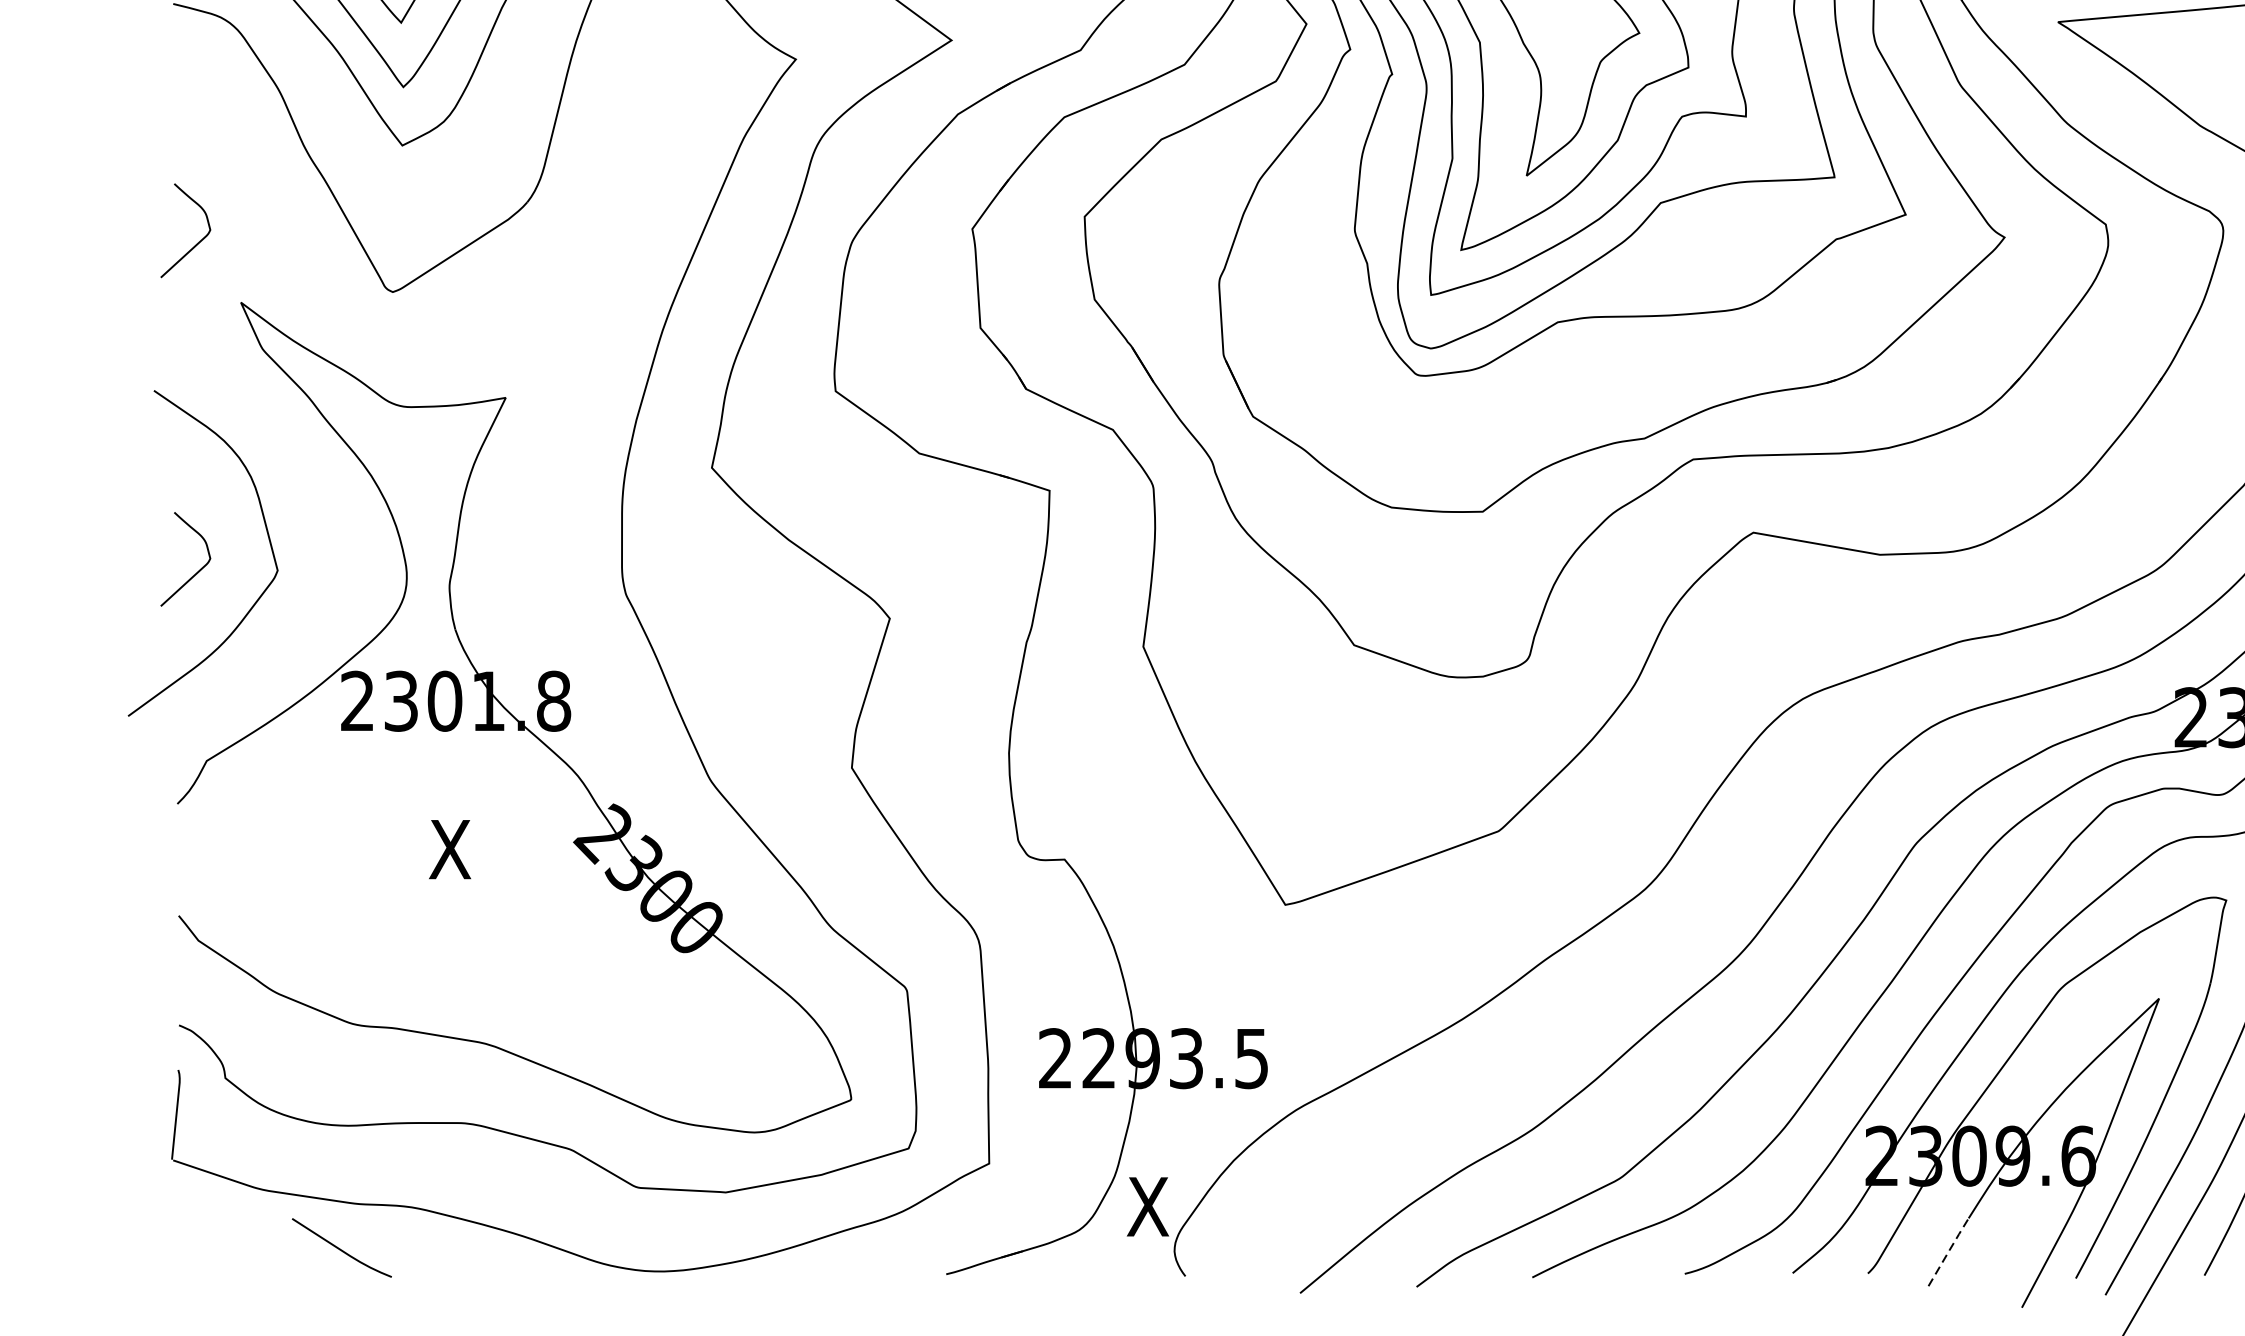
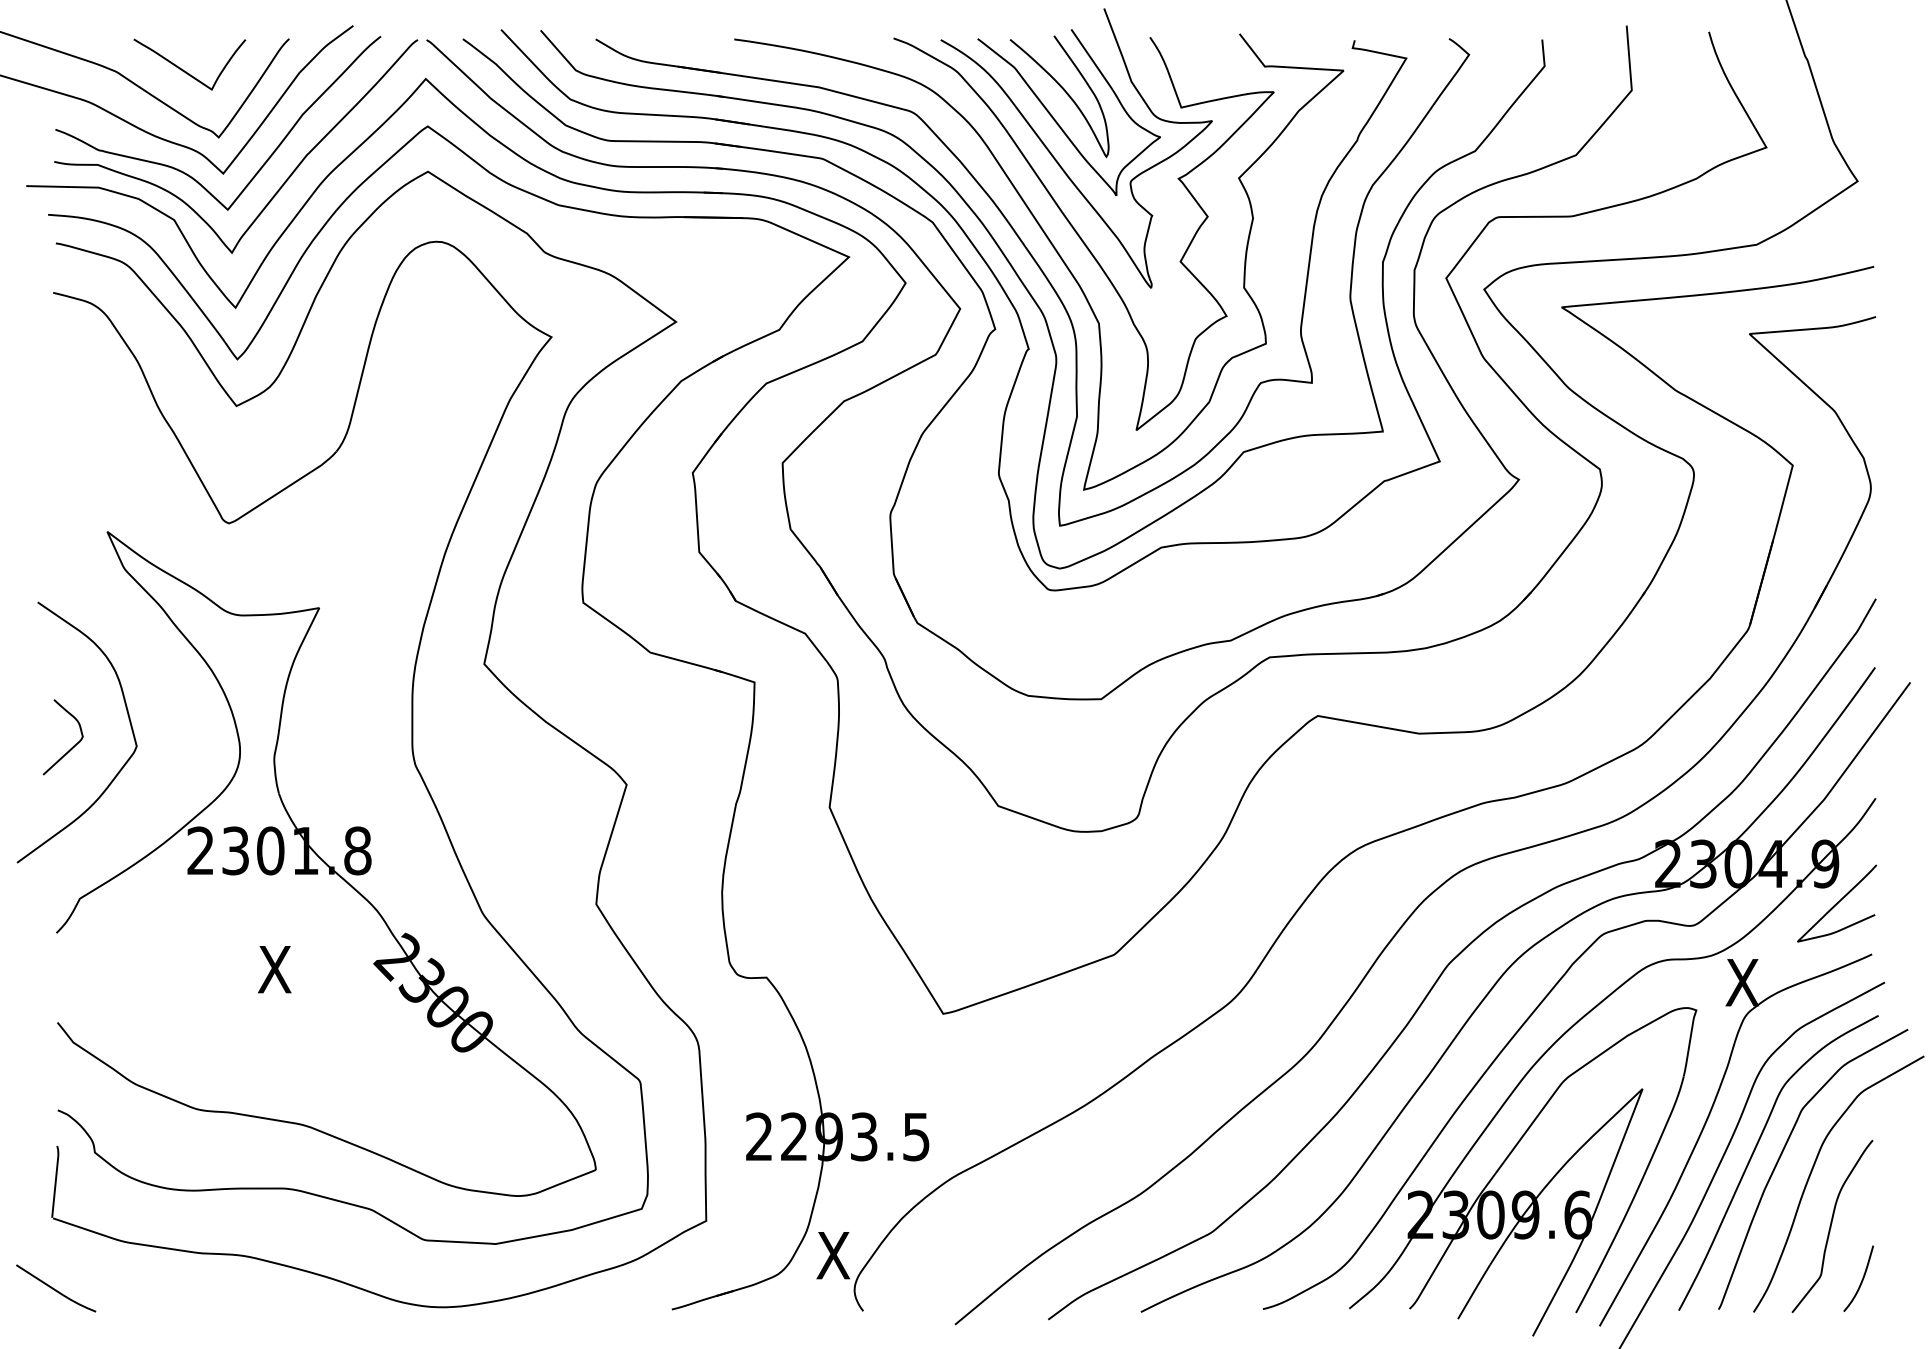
curve: (197, 242) -> (72, 483), removed
curve: (342, 1249) -> (56, 1289), moved
line: (1949, 1251) -> (1474, 1291), dashed -> solid

